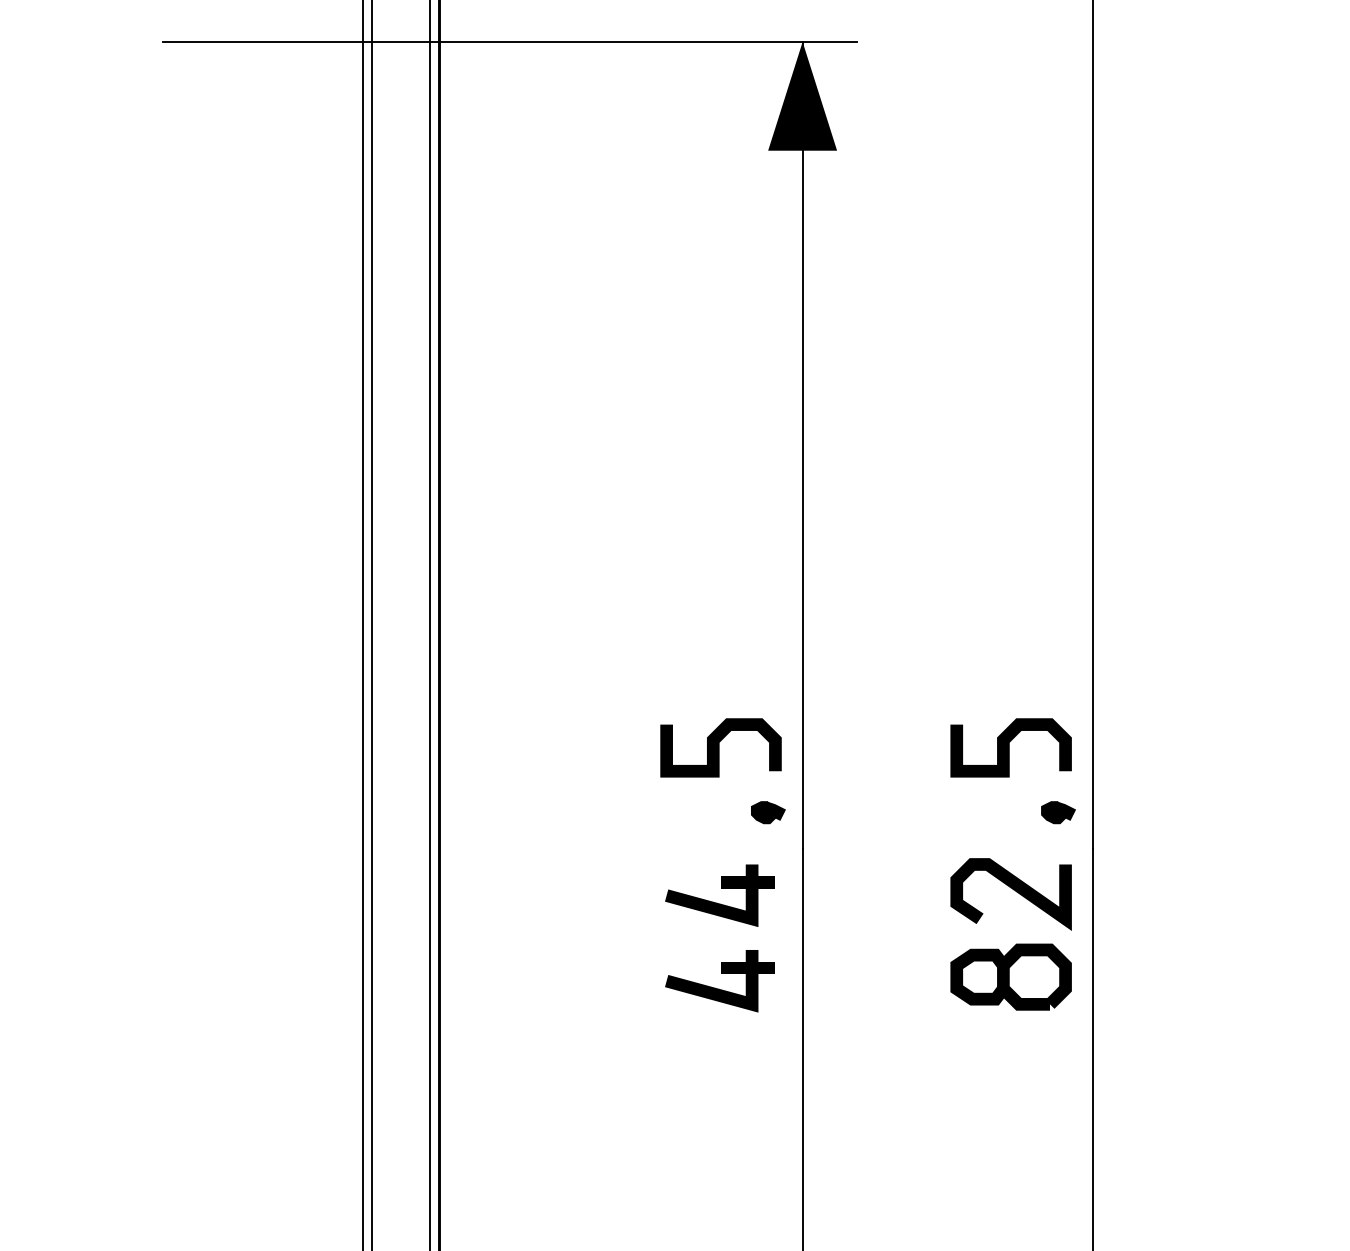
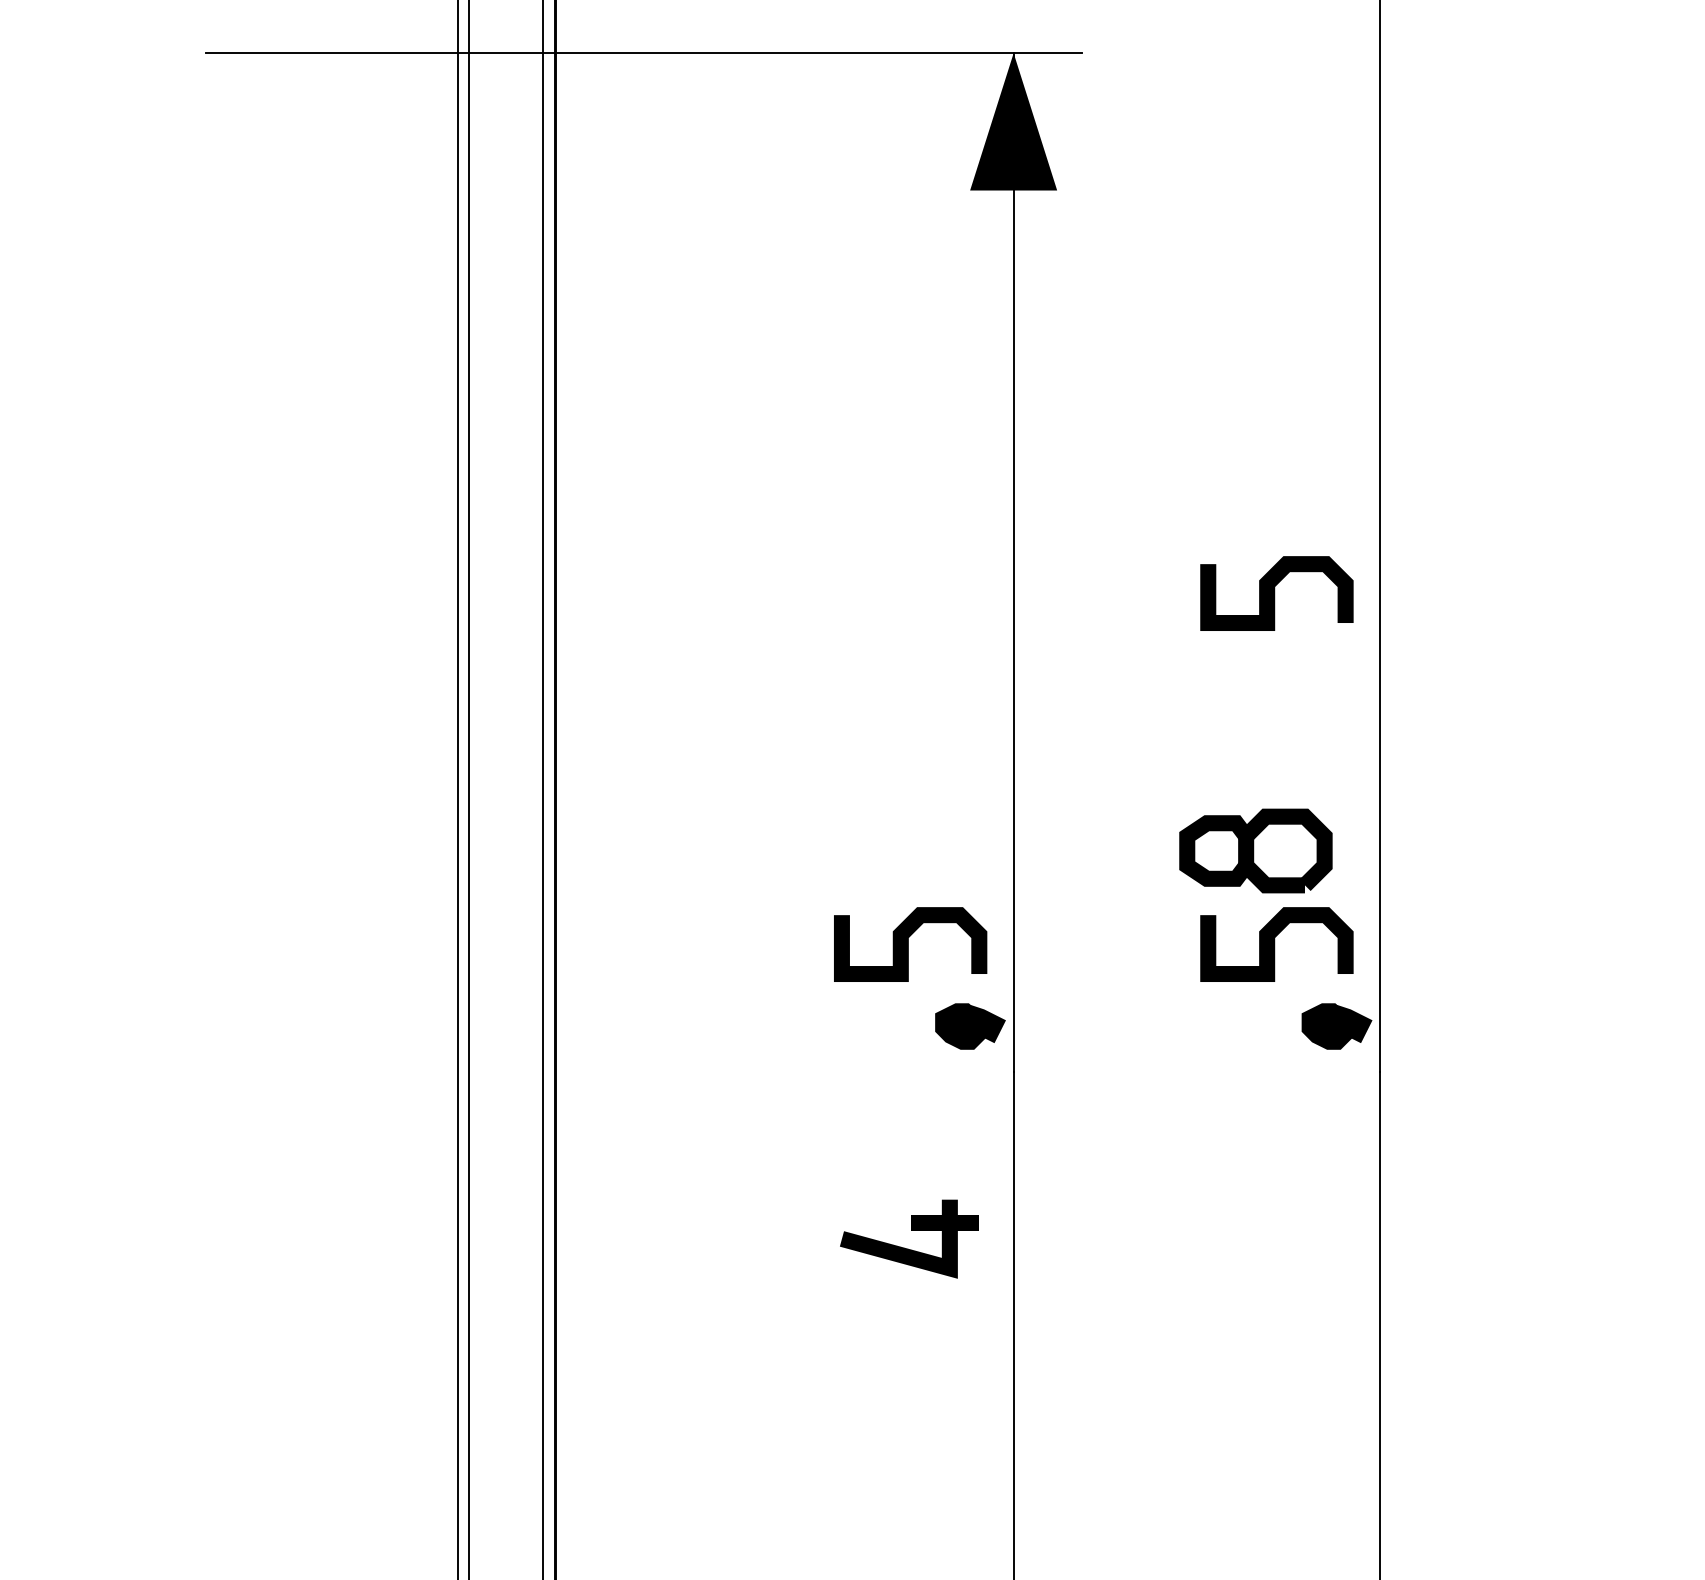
curve: (1010, 469) -> (1275, 593), added
part: (768, 812) -> (970, 1025), size x1.6
part: (1058, 812) -> (1336, 1025), size x1.6
part: (721, 888) -> (911, 1122), removed
curve: (1012, 889) -> (1278, 1123), removed
part: (1010, 976) -> (1255, 850), moved

